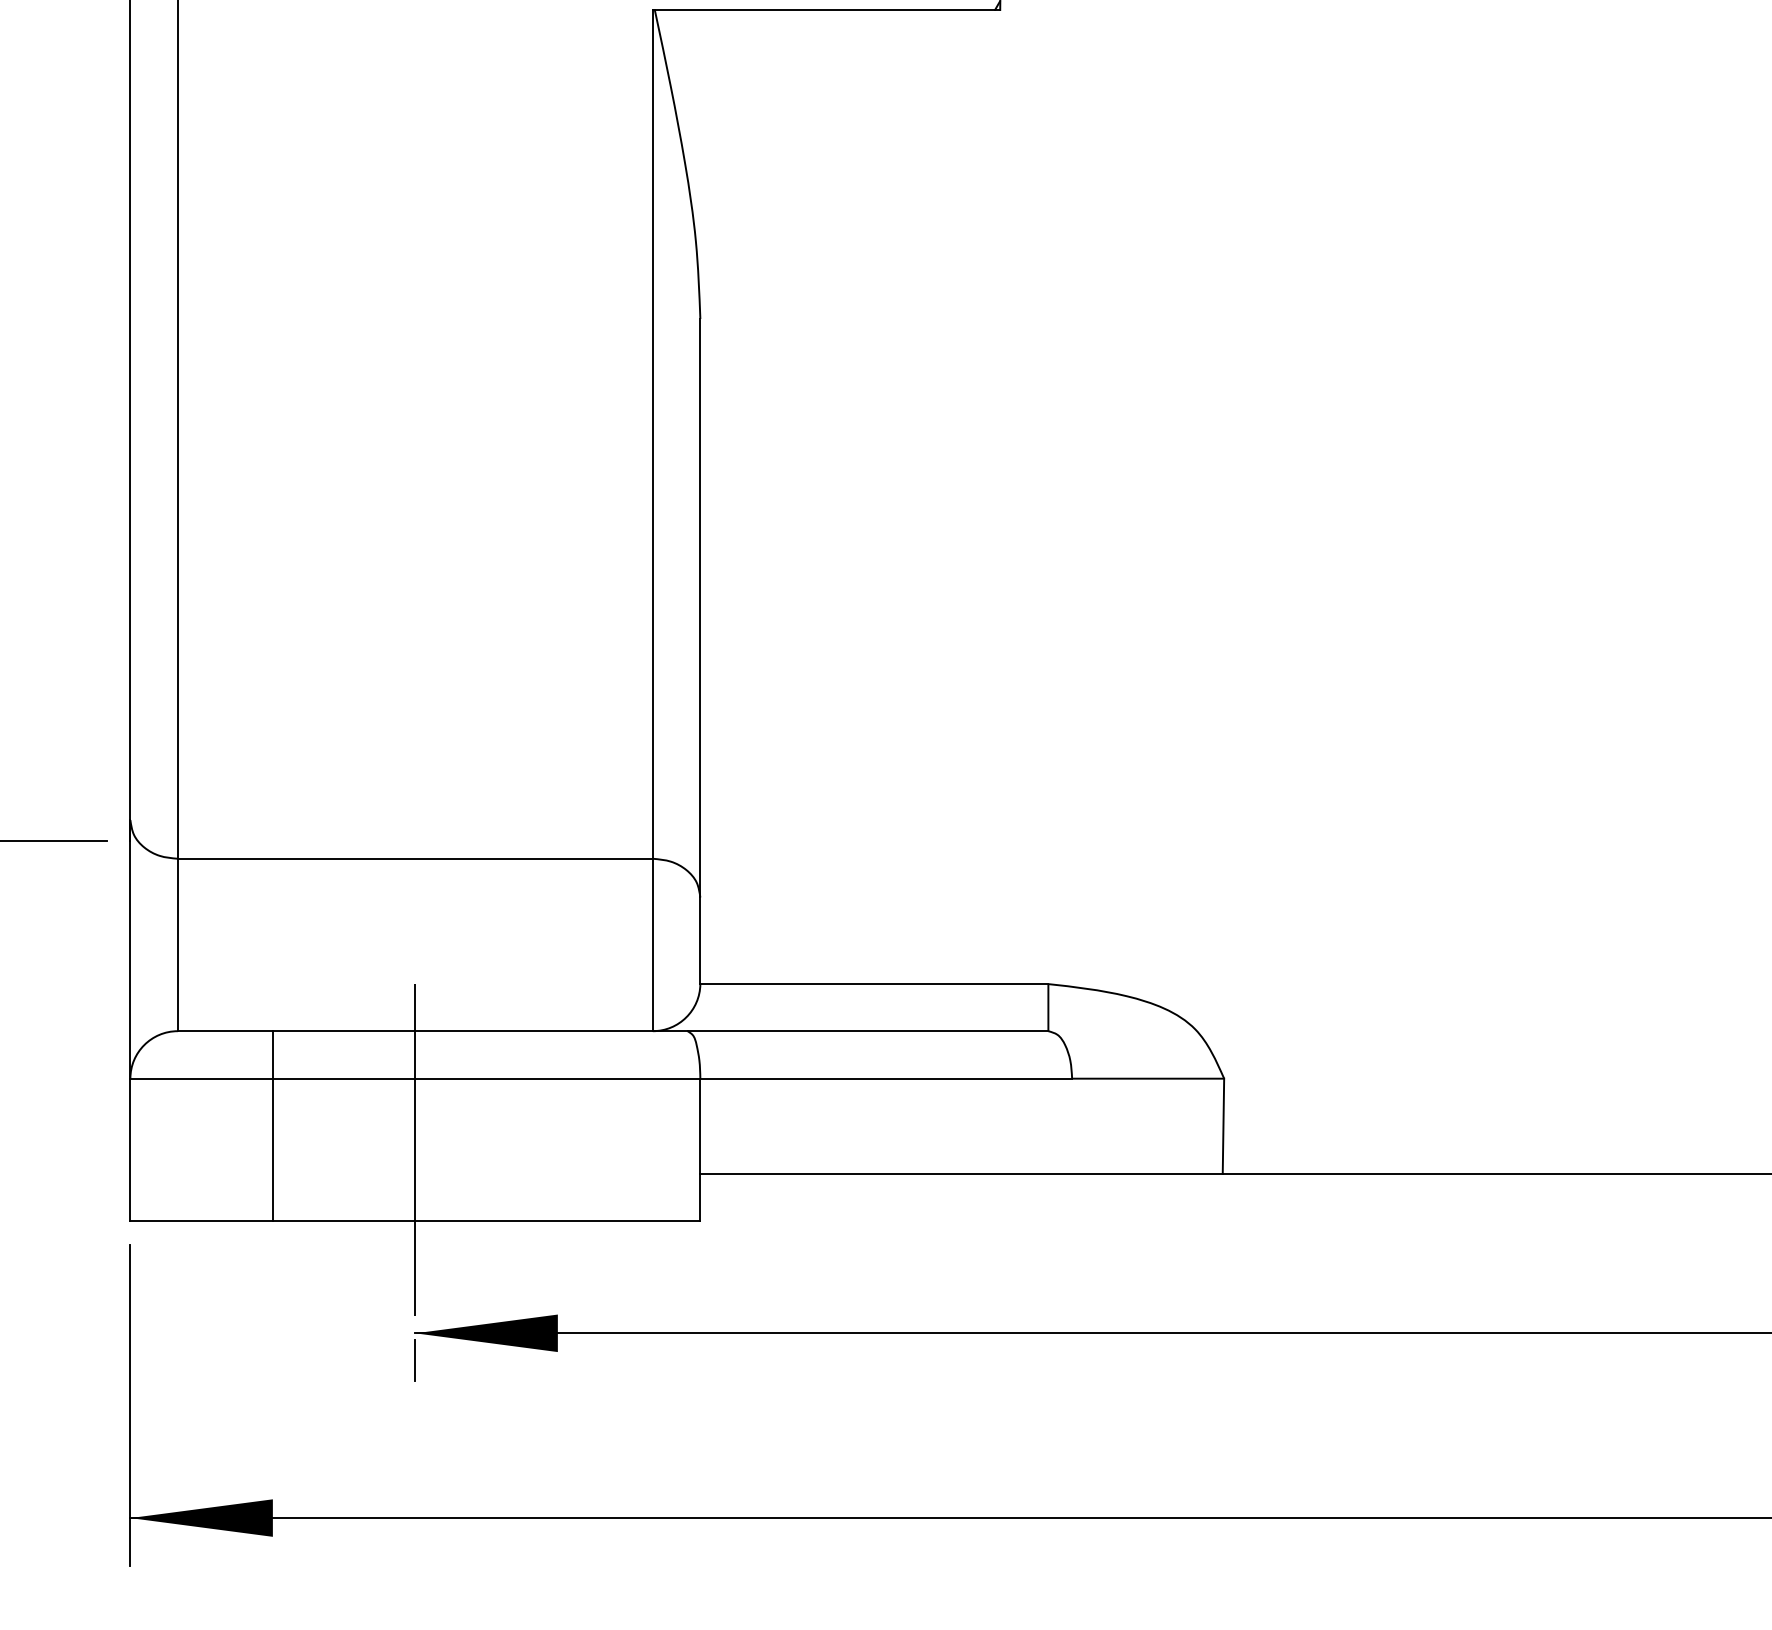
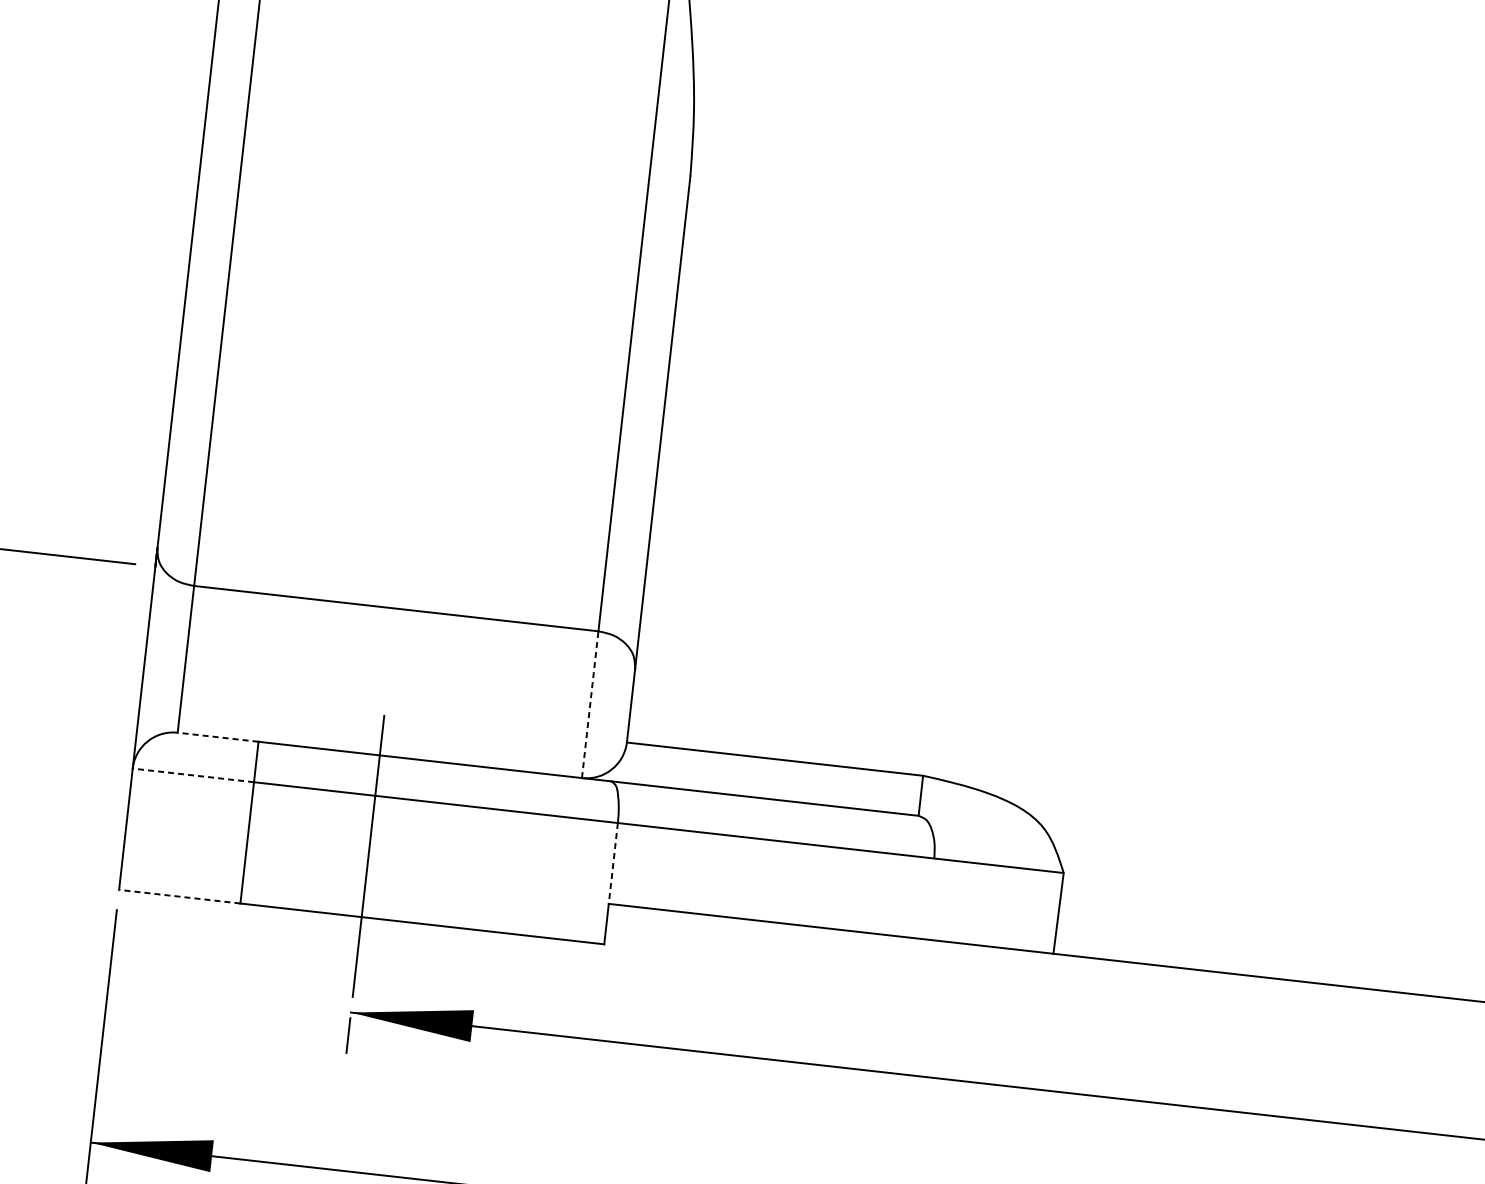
line: (652, 944) -> (589, 704), solid -> dashed
line: (224, 1031) -> (217, 737), solid -> dashed
line: (201, 1078) -> (193, 775), solid -> dashed
line: (700, 1126) -> (613, 863), solid -> dashed
line: (201, 1221) -> (179, 896), solid -> dashed

